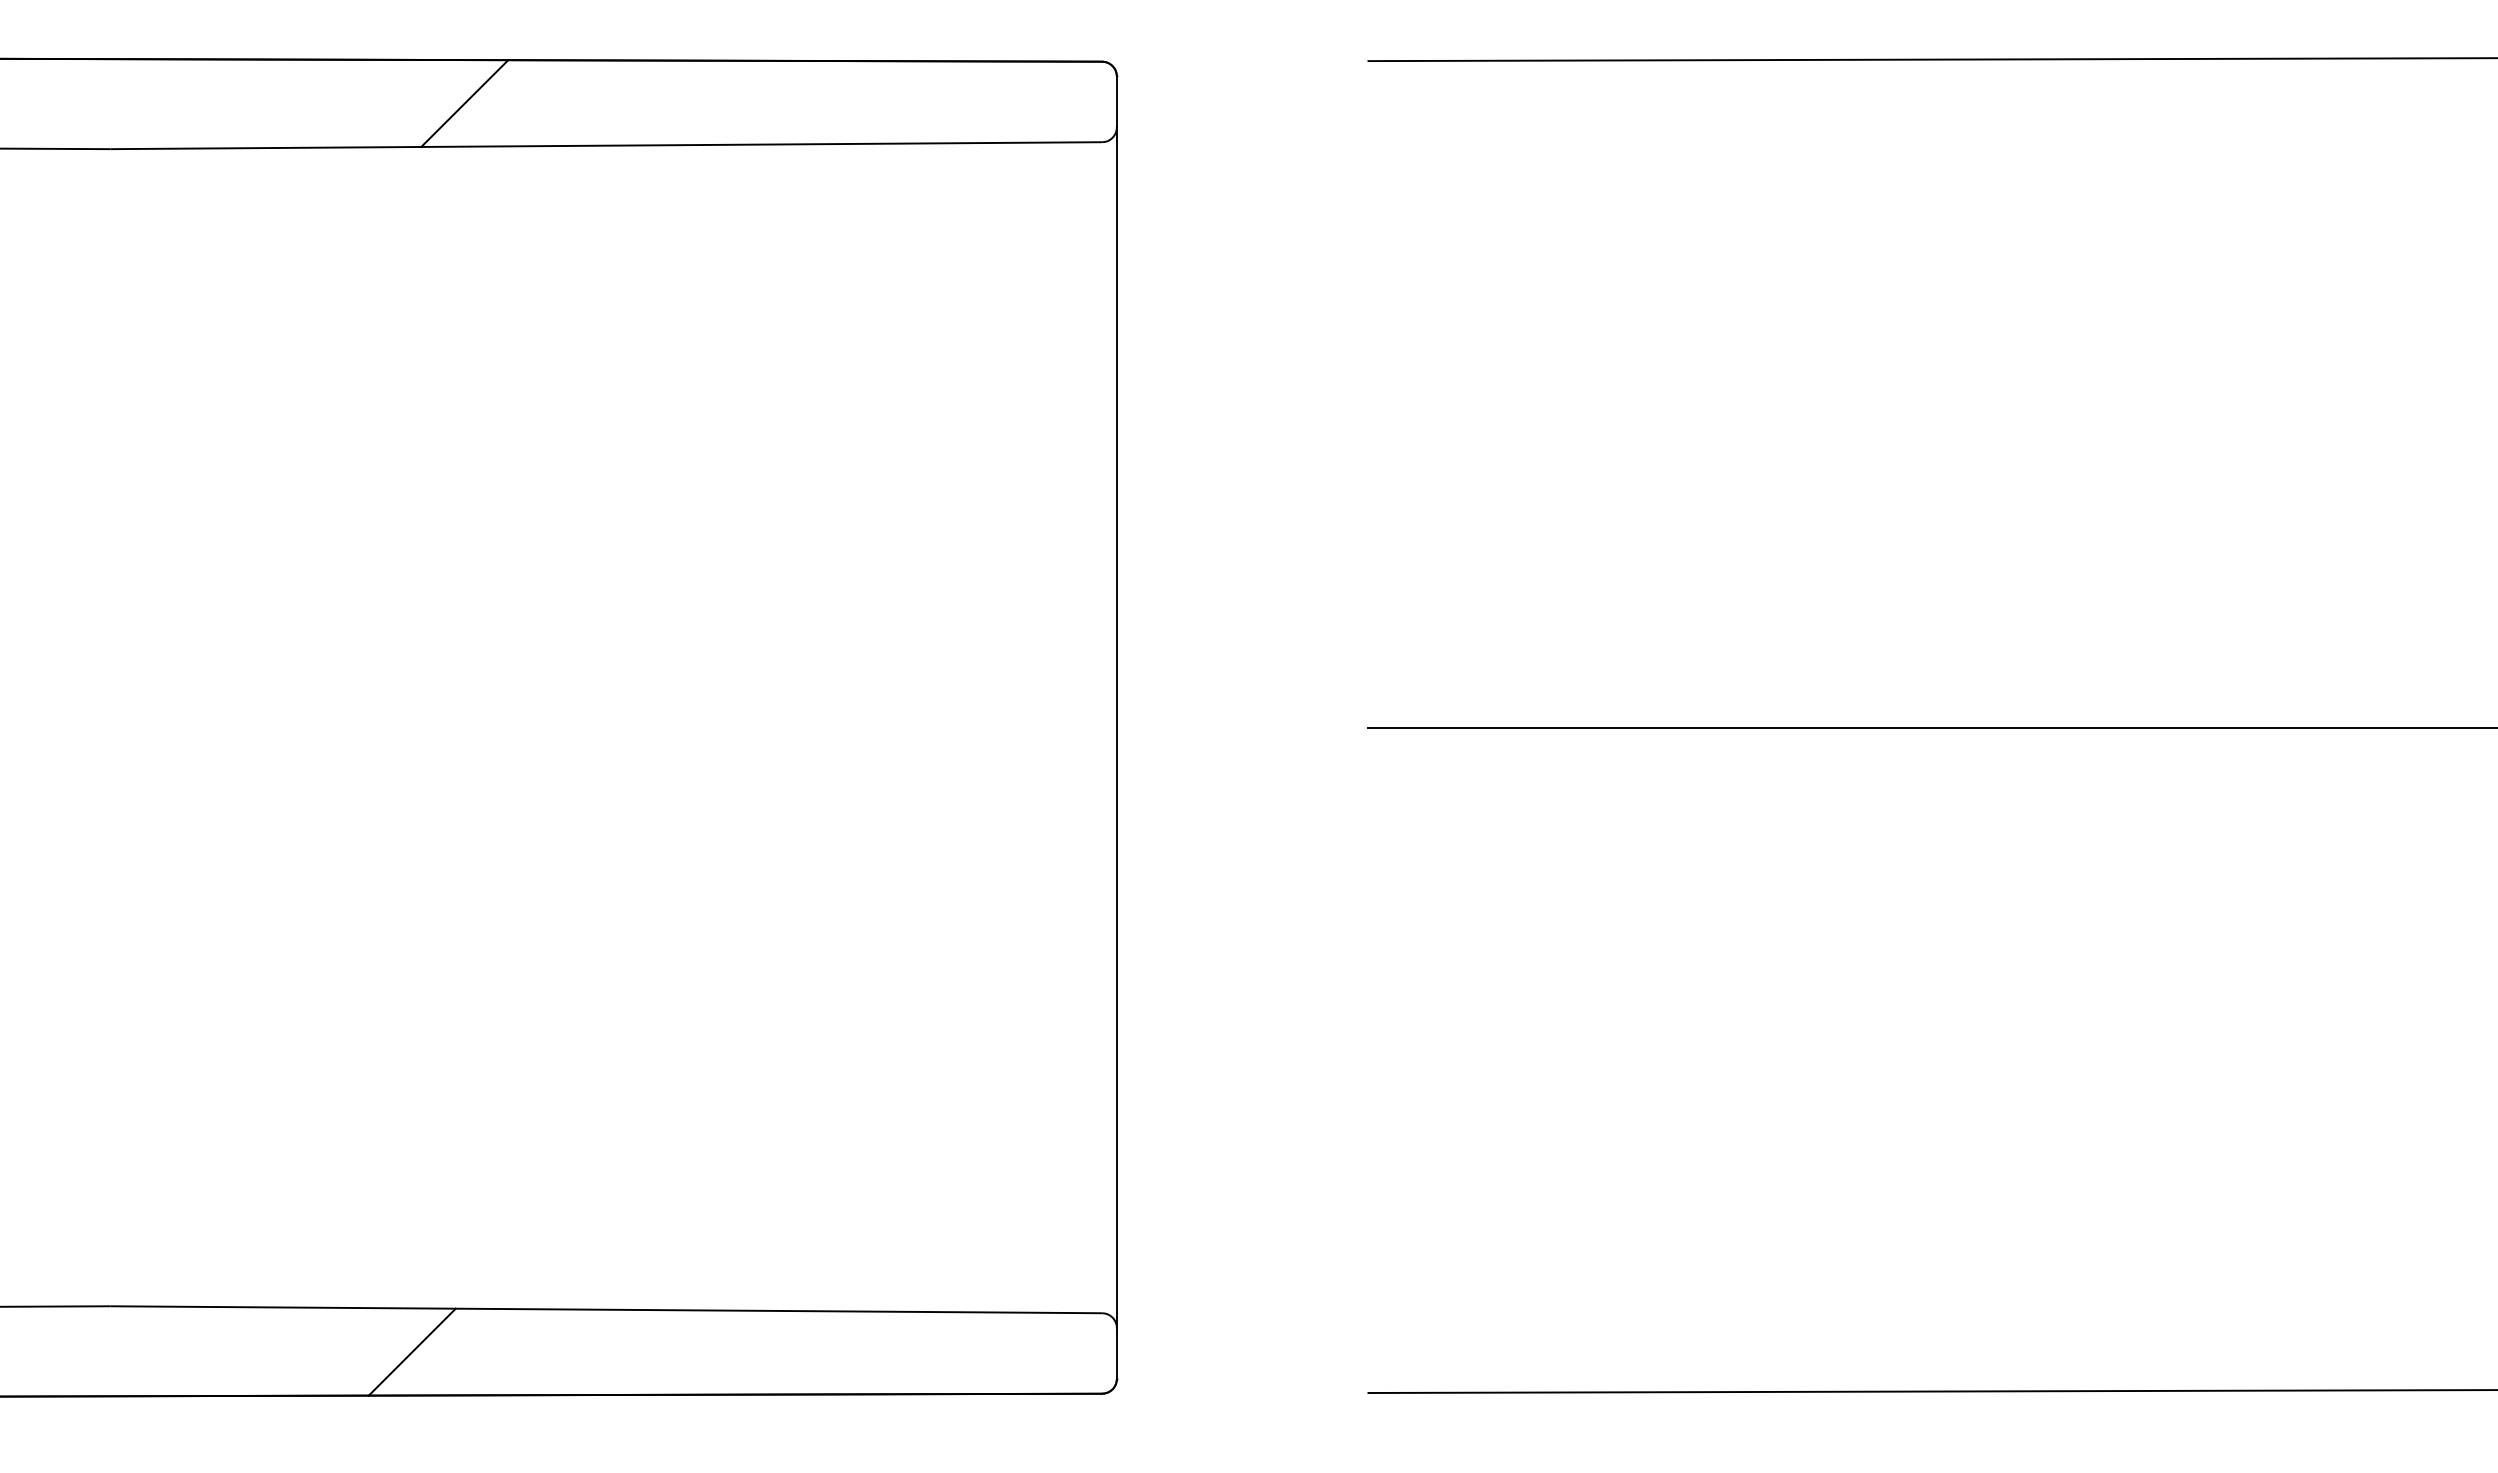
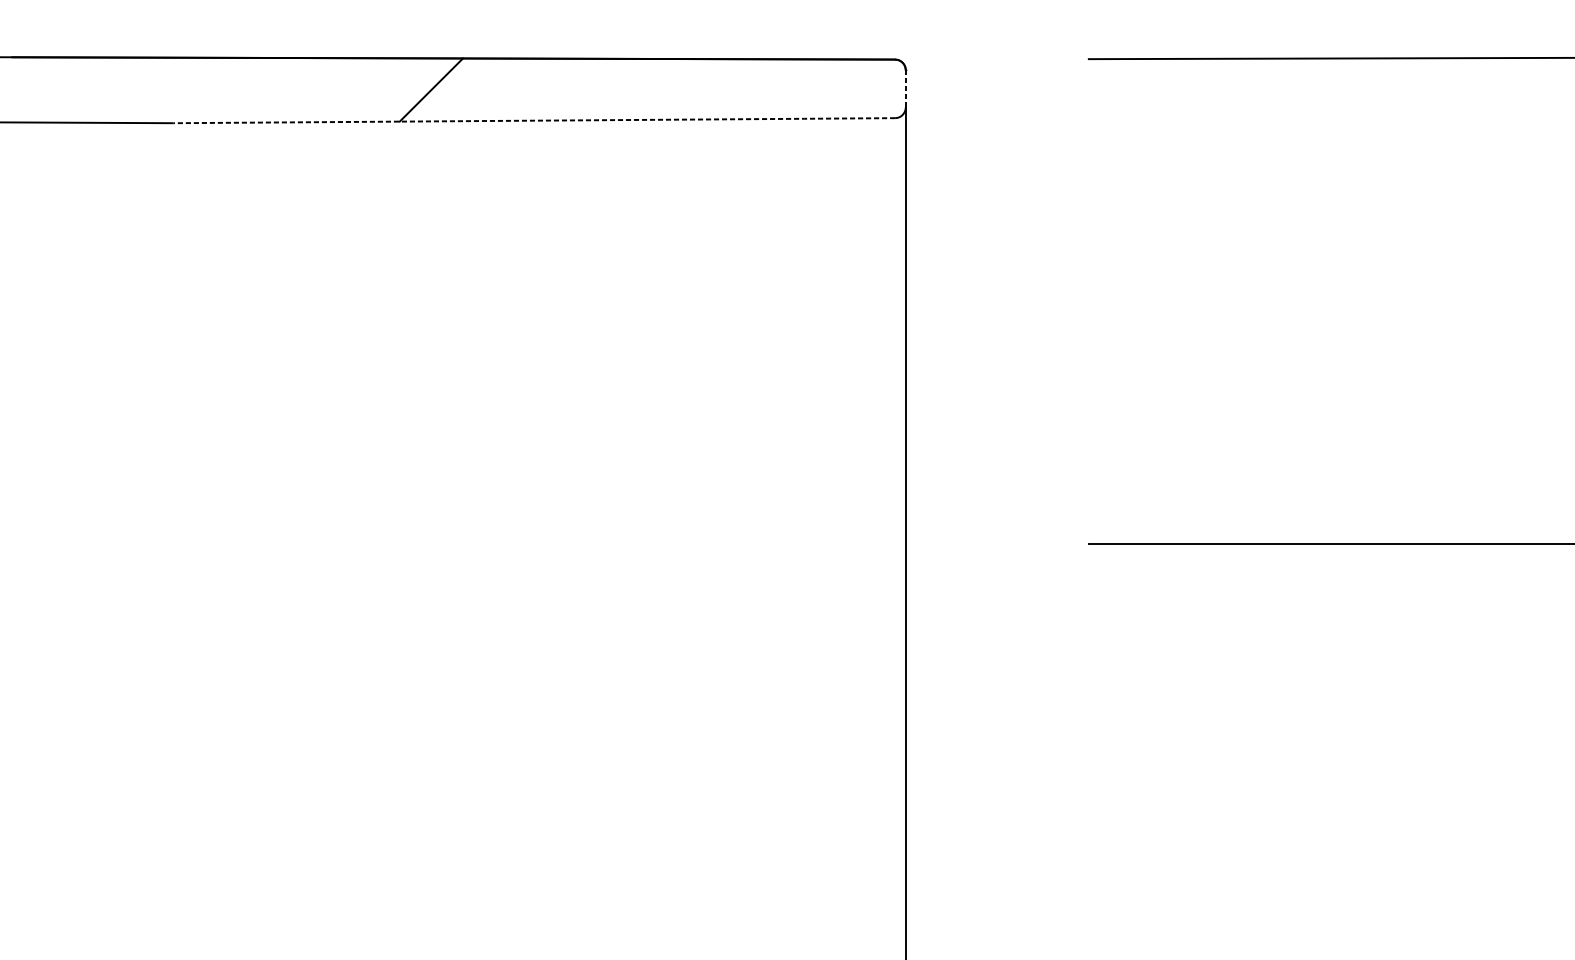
line: (1116, 101) -> (905, 88), solid -> dashed
line: (607, 145) -> (535, 120), solid -> dashed

